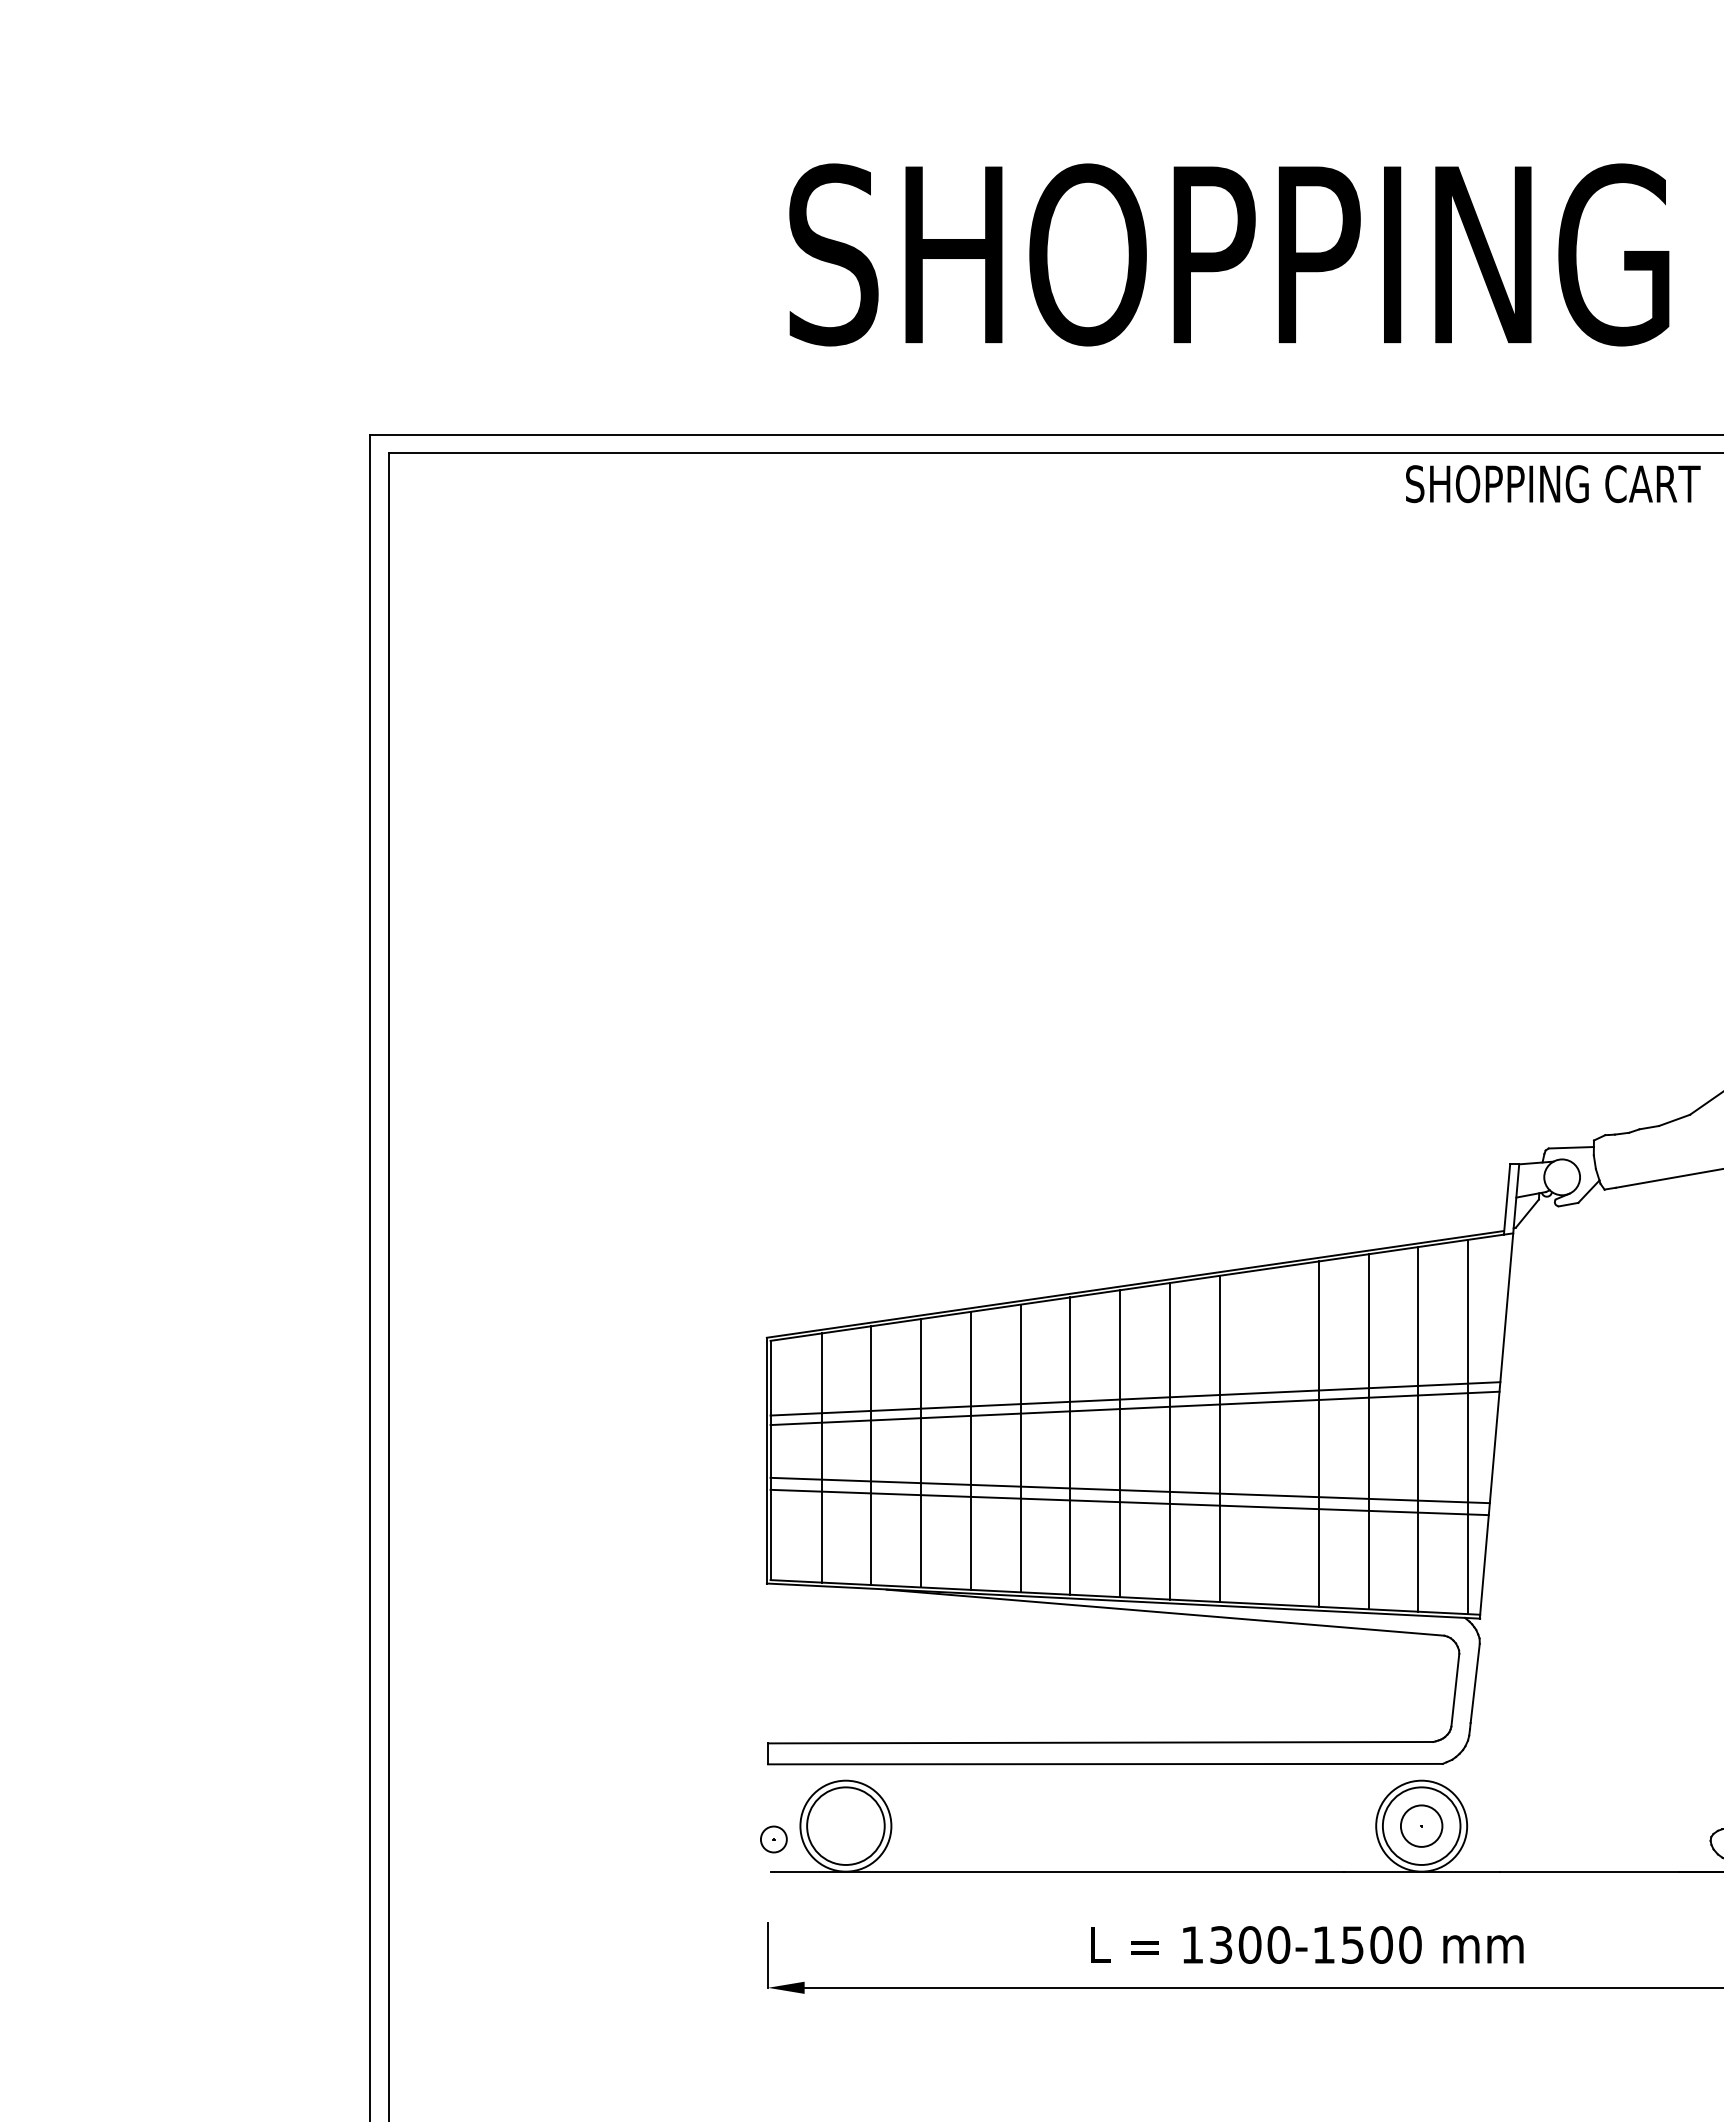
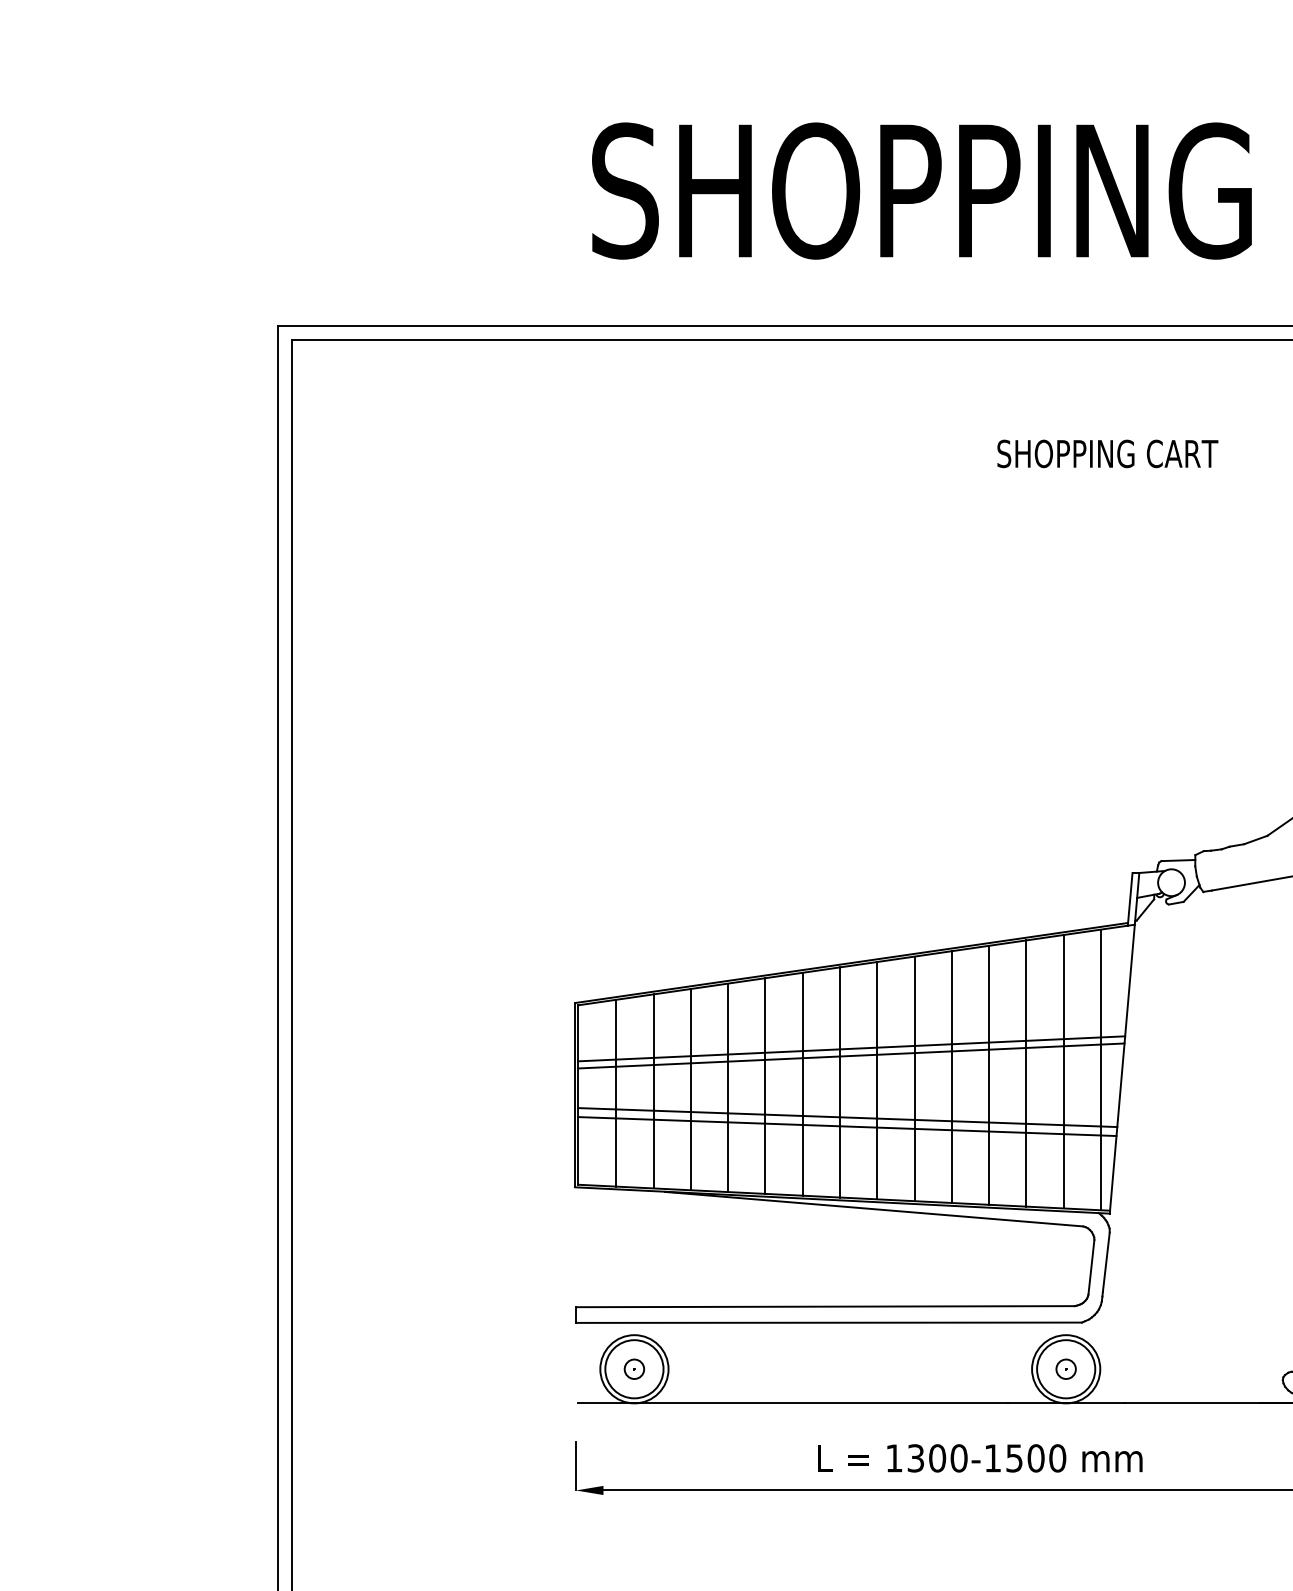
text: (1552, 483) -> (1107, 453), moved
line: (1268, 1437) -> (951, 1077), added
circle: (1420, 1825) -> (1065, 1368), size x0.62
part: (772, 1838) -> (633, 1368), moved

